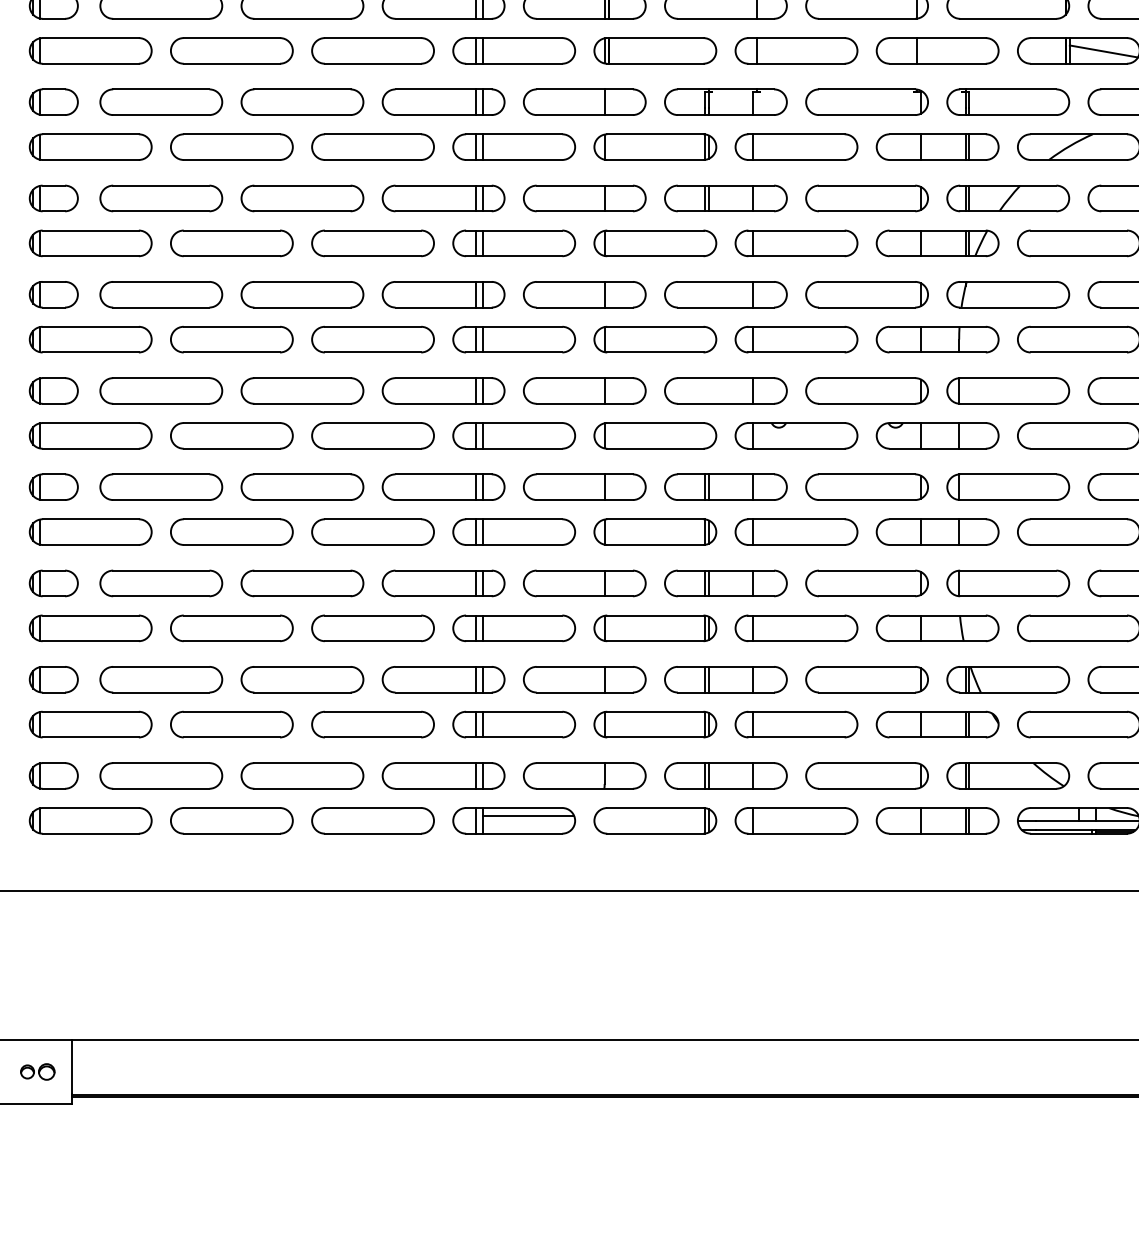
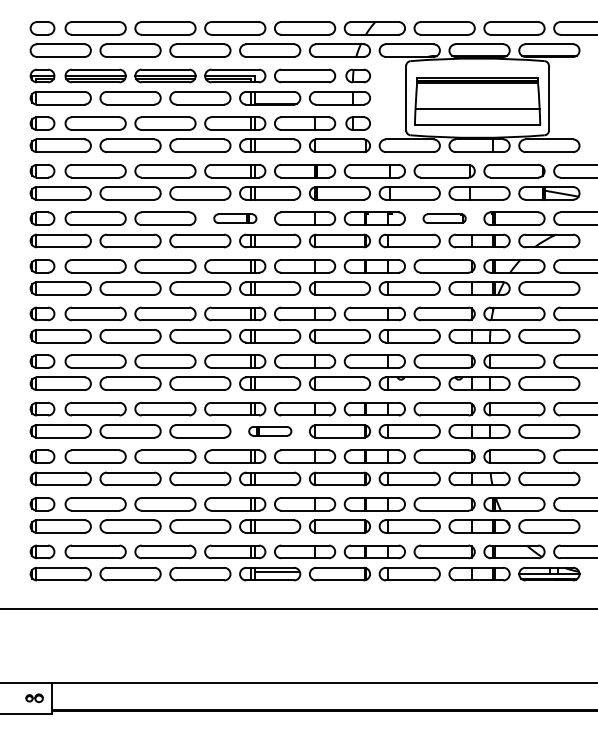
part: (444, 101) -> (235, 218), size x0.7
part: (866, 101) -> (444, 218), size x0.7
part: (514, 532) -> (270, 431), size x0.7

